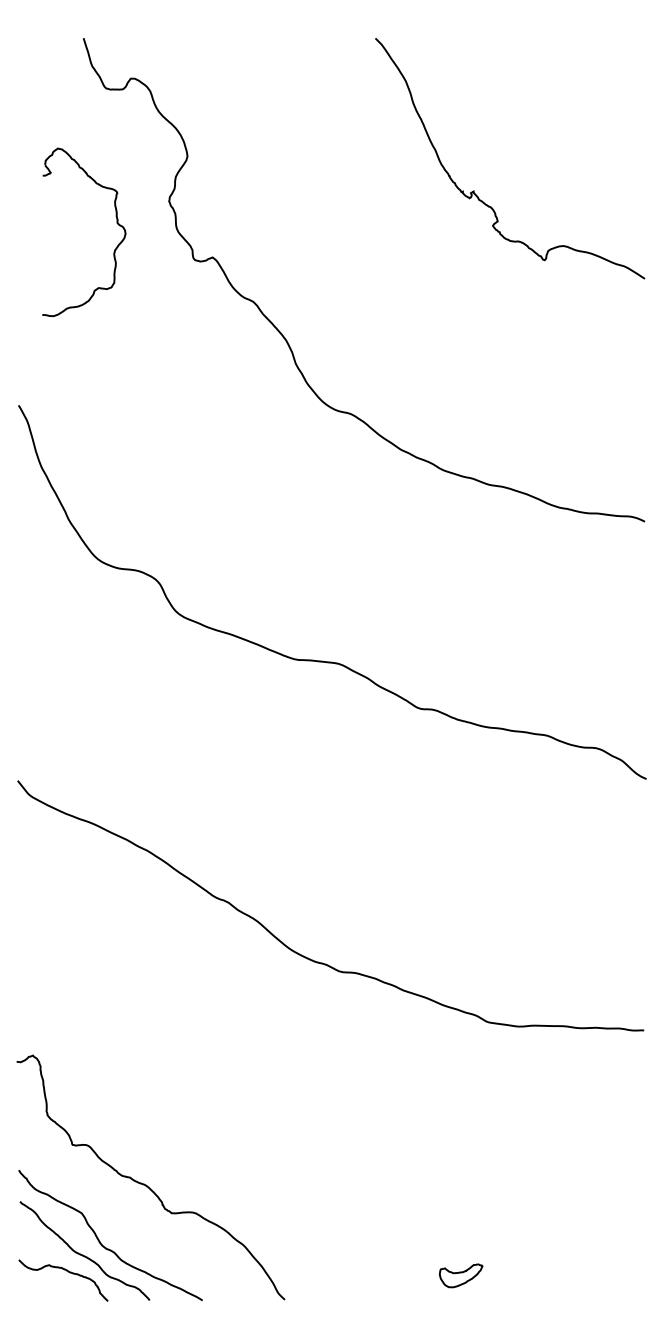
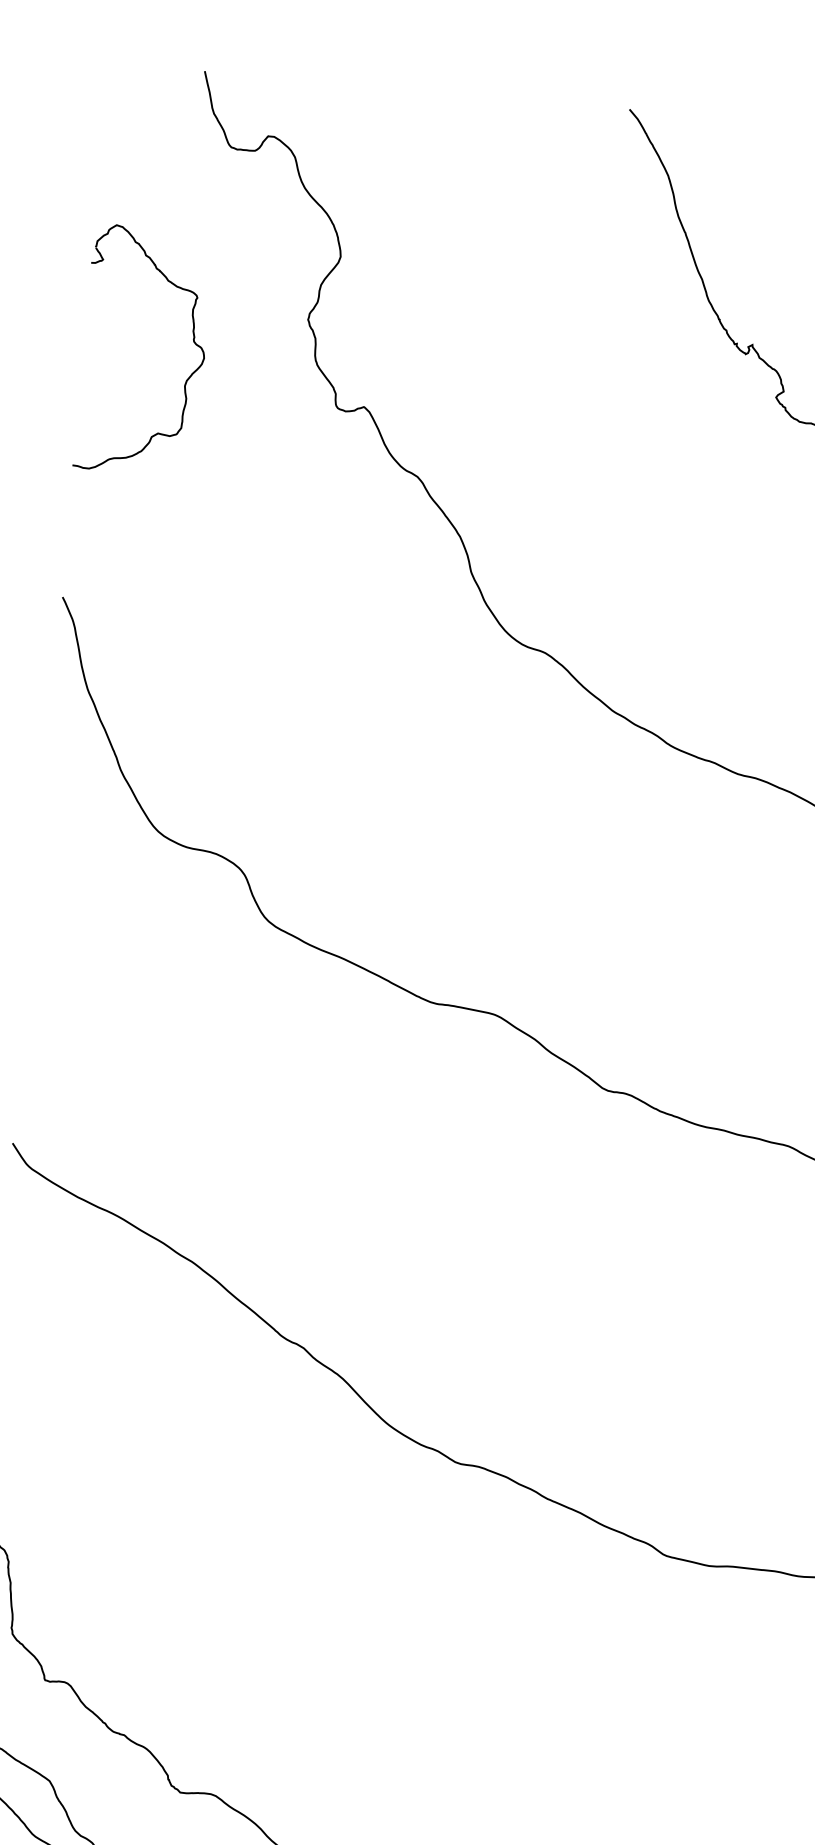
part: (116, 223) -> (192, 341), moved

